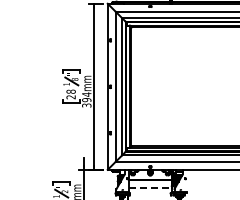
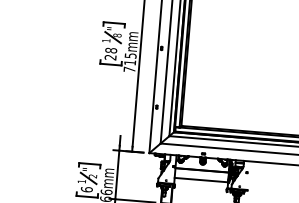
text: (86, 99) -> (129, 61), 394mm -> 715mm
line: (150, 187) -> (201, 179), dashed -> solid

